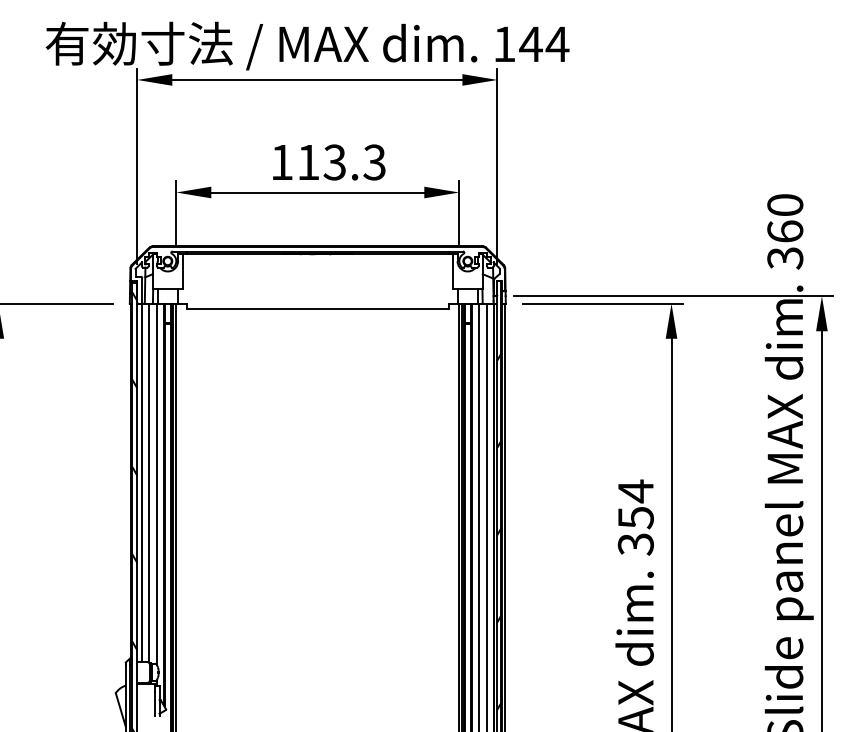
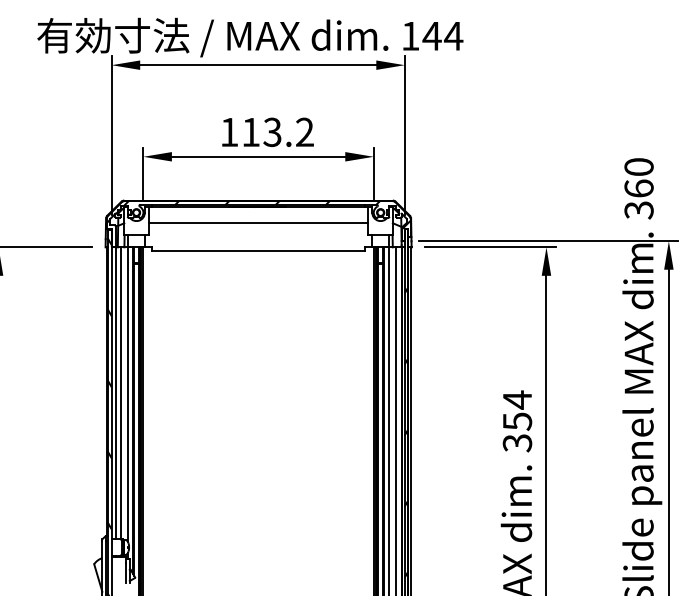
text: (374, 162) -> (304, 132), 113.3 -> 113.2
hatch: (317, 264) -> (258, 215), added
line: (317, 274) -> (258, 223), added

